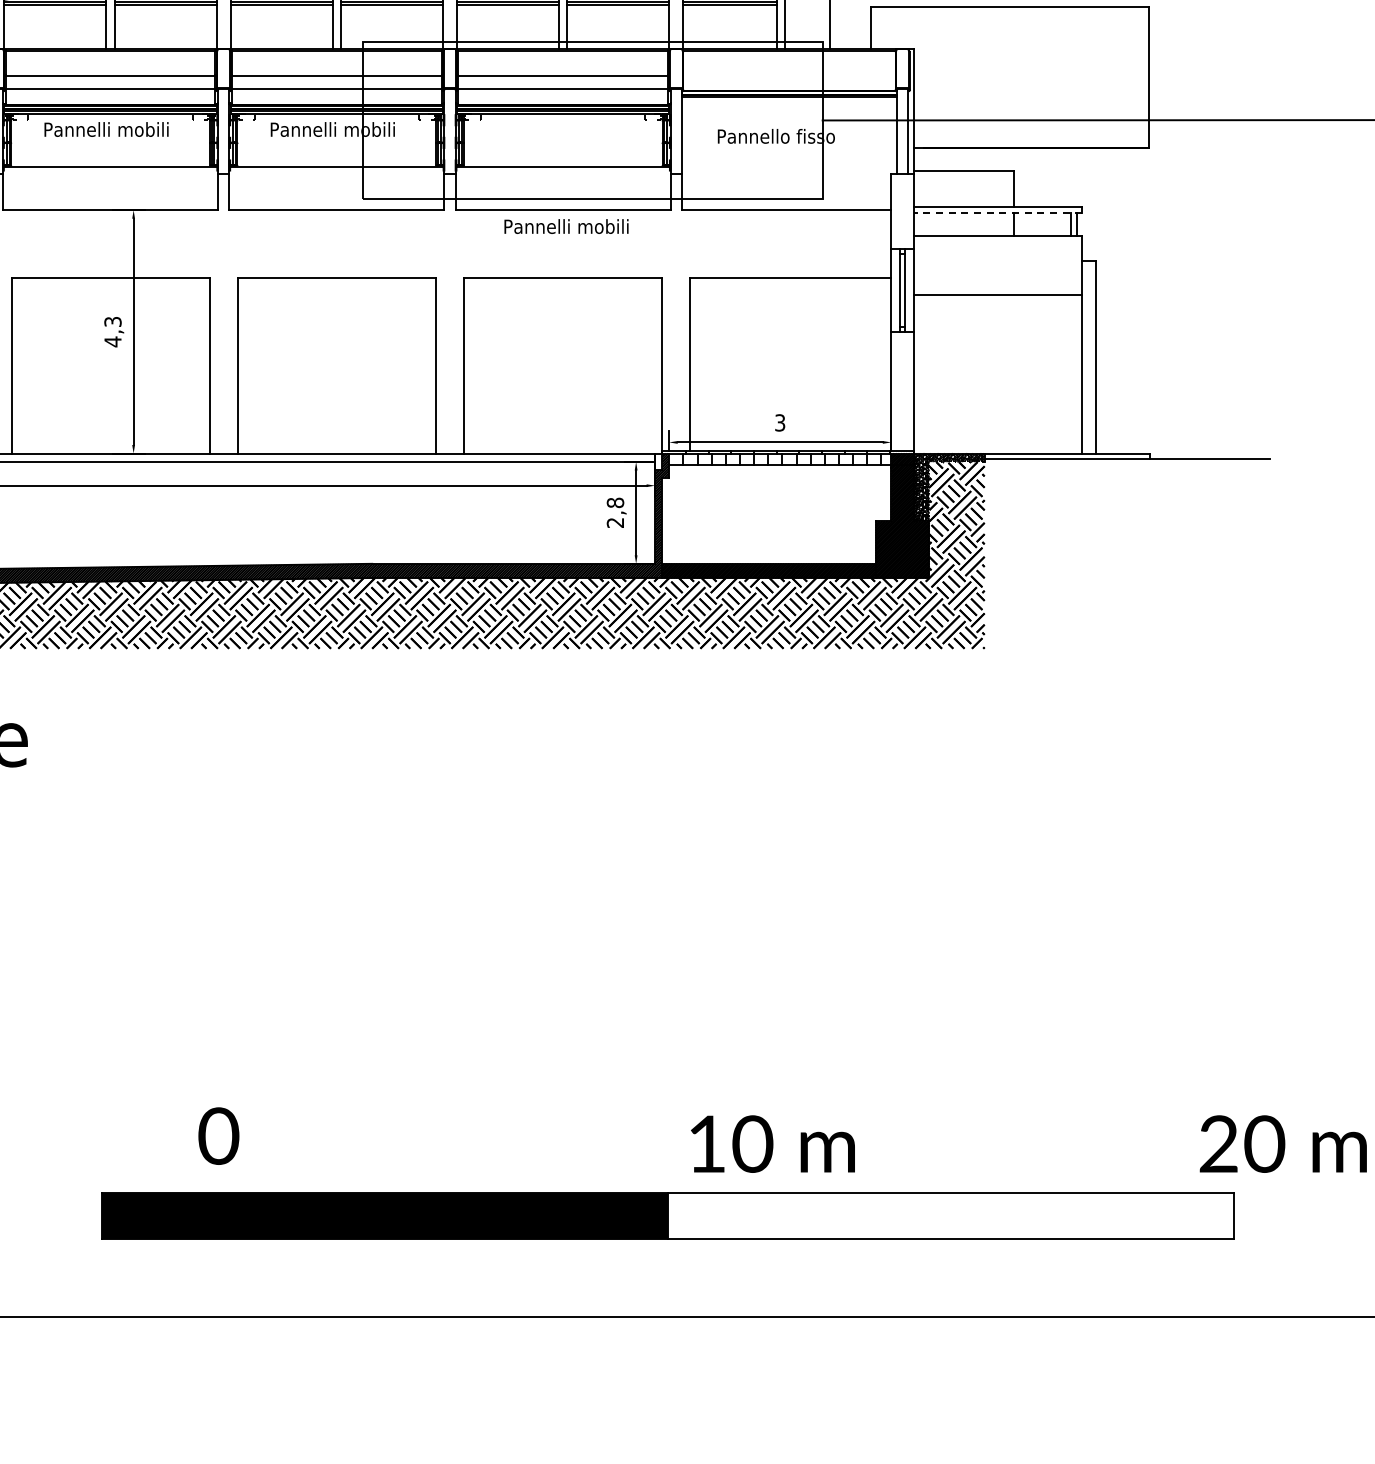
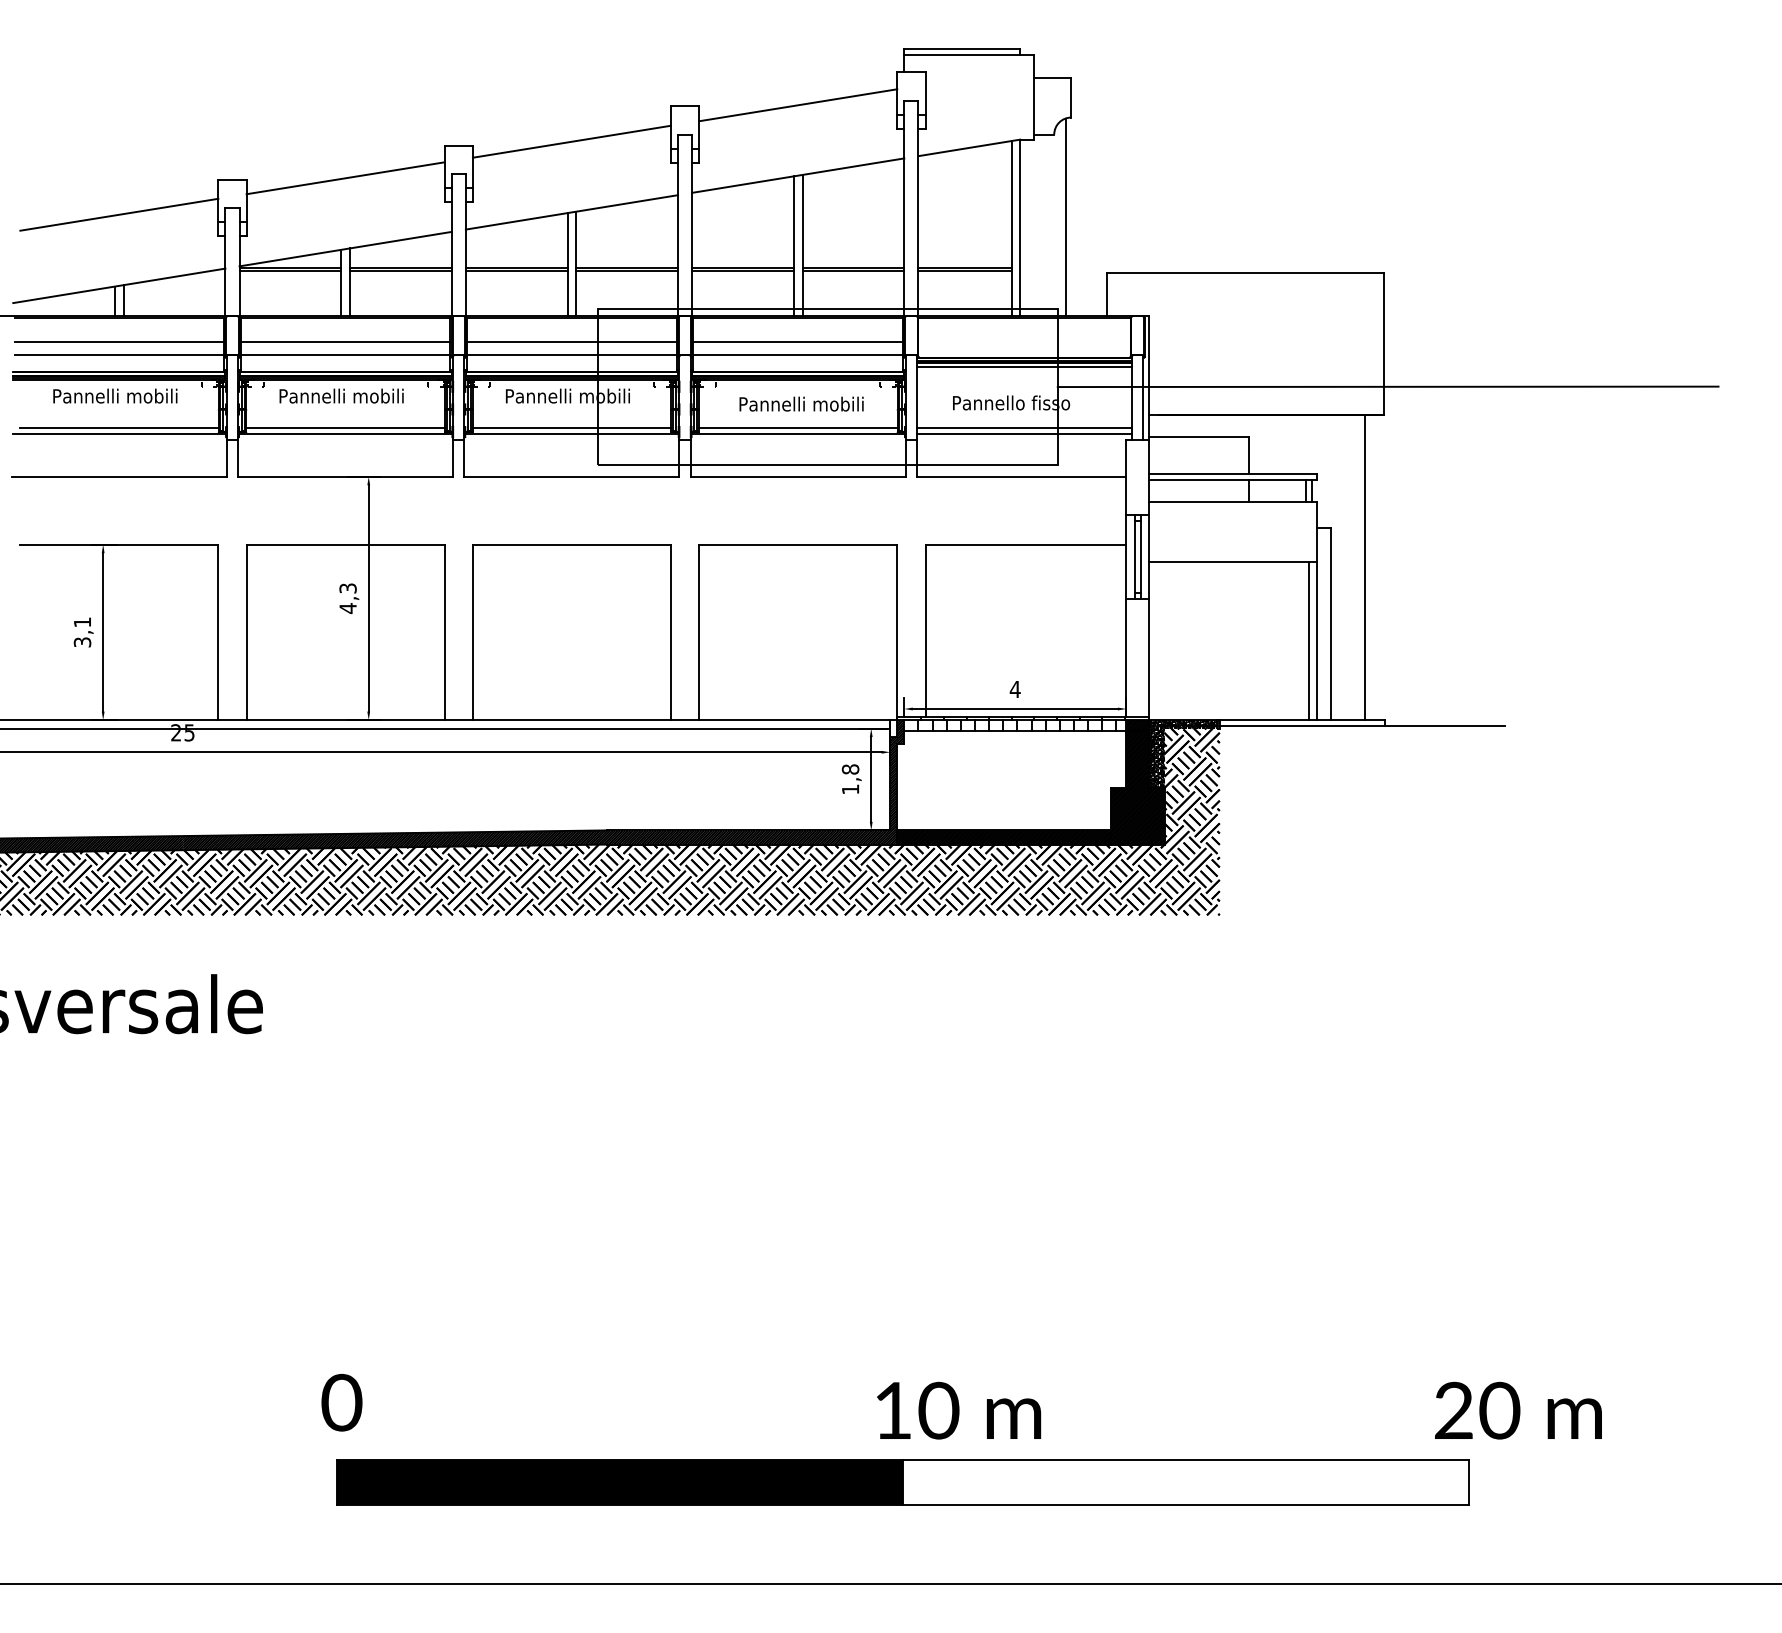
line: (789, 99) -> (1024, 366), added
line: (110, 160) -> (345, 427), added
line: (336, 160) -> (571, 427), added
line: (562, 160) -> (797, 427), added
line: (789, 160) -> (1024, 427), added
line: (789, 166) -> (1024, 433), added
line: (997, 212) -> (1232, 479), dashed -> solid
text: (566, 225) -> (801, 403), moved
line: (1130, 300) -> (1365, 567), added
line: (1073, 373) -> (1308, 640), added
text: (779, 422) -> (1014, 689), 3 -> 4
text: (614, 522) -> (849, 789), 2,8 -> 1,8
text: (218, 1135) -> (341, 1402), moved
text: (773, 1143) -> (959, 1410), moved

